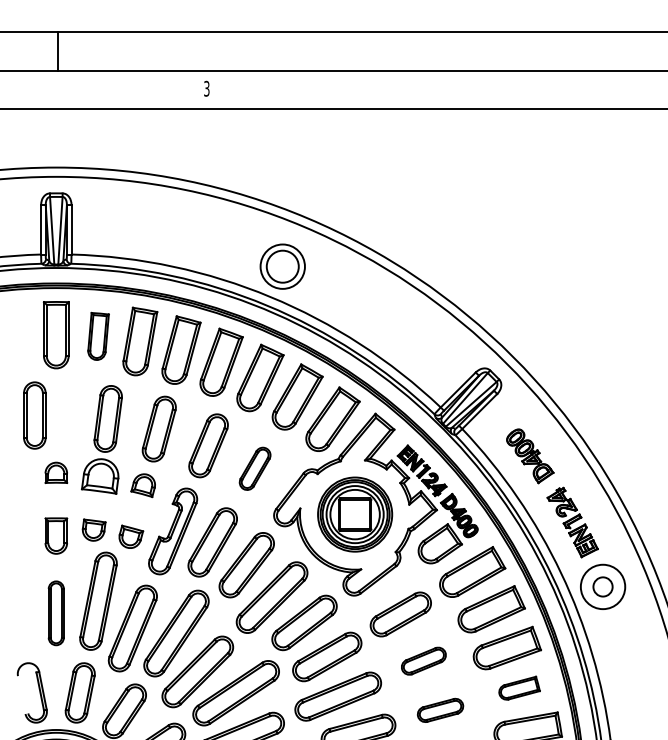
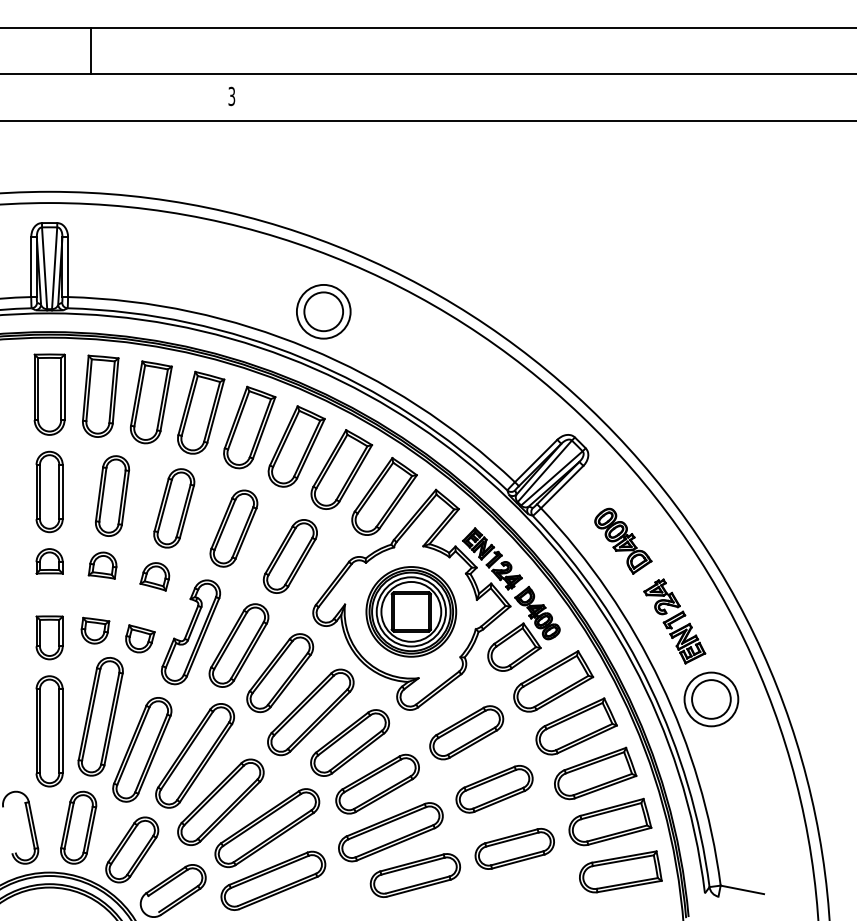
line: (57, 50) -> (91, 50), moved
part: (98, 335) -> (100, 395), size x1.43
part: (34, 415) -> (49, 491), moved
part: (254, 468) -> (289, 556), size x1.43
part: (99, 476) -> (102, 565), size x0.62
circle: (603, 586) -> (711, 699), size x1.67
part: (56, 613) -> (49, 731), size x1.43
part: (423, 661) -> (494, 789), size x1.43
part: (519, 687) -> (610, 821), size x1.67
part: (440, 710) -> (514, 848), size x1.43

